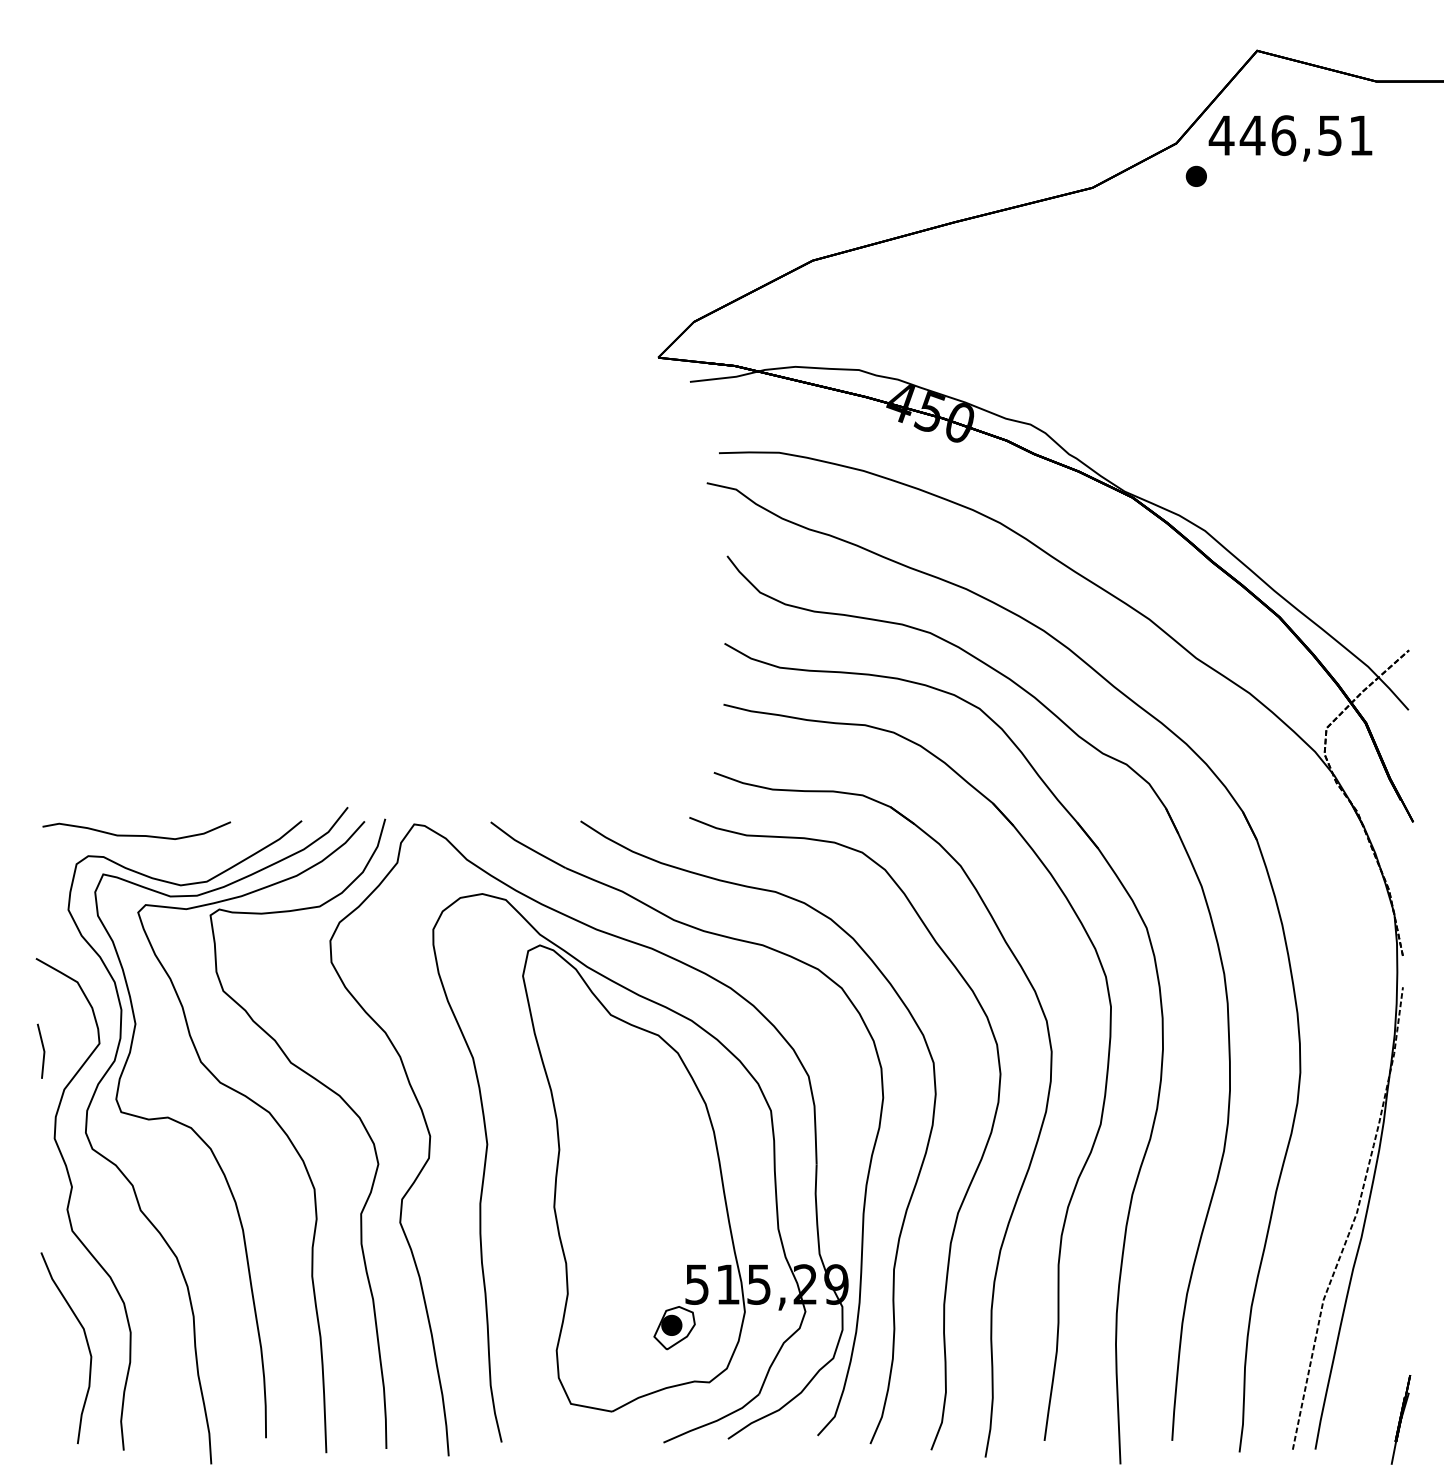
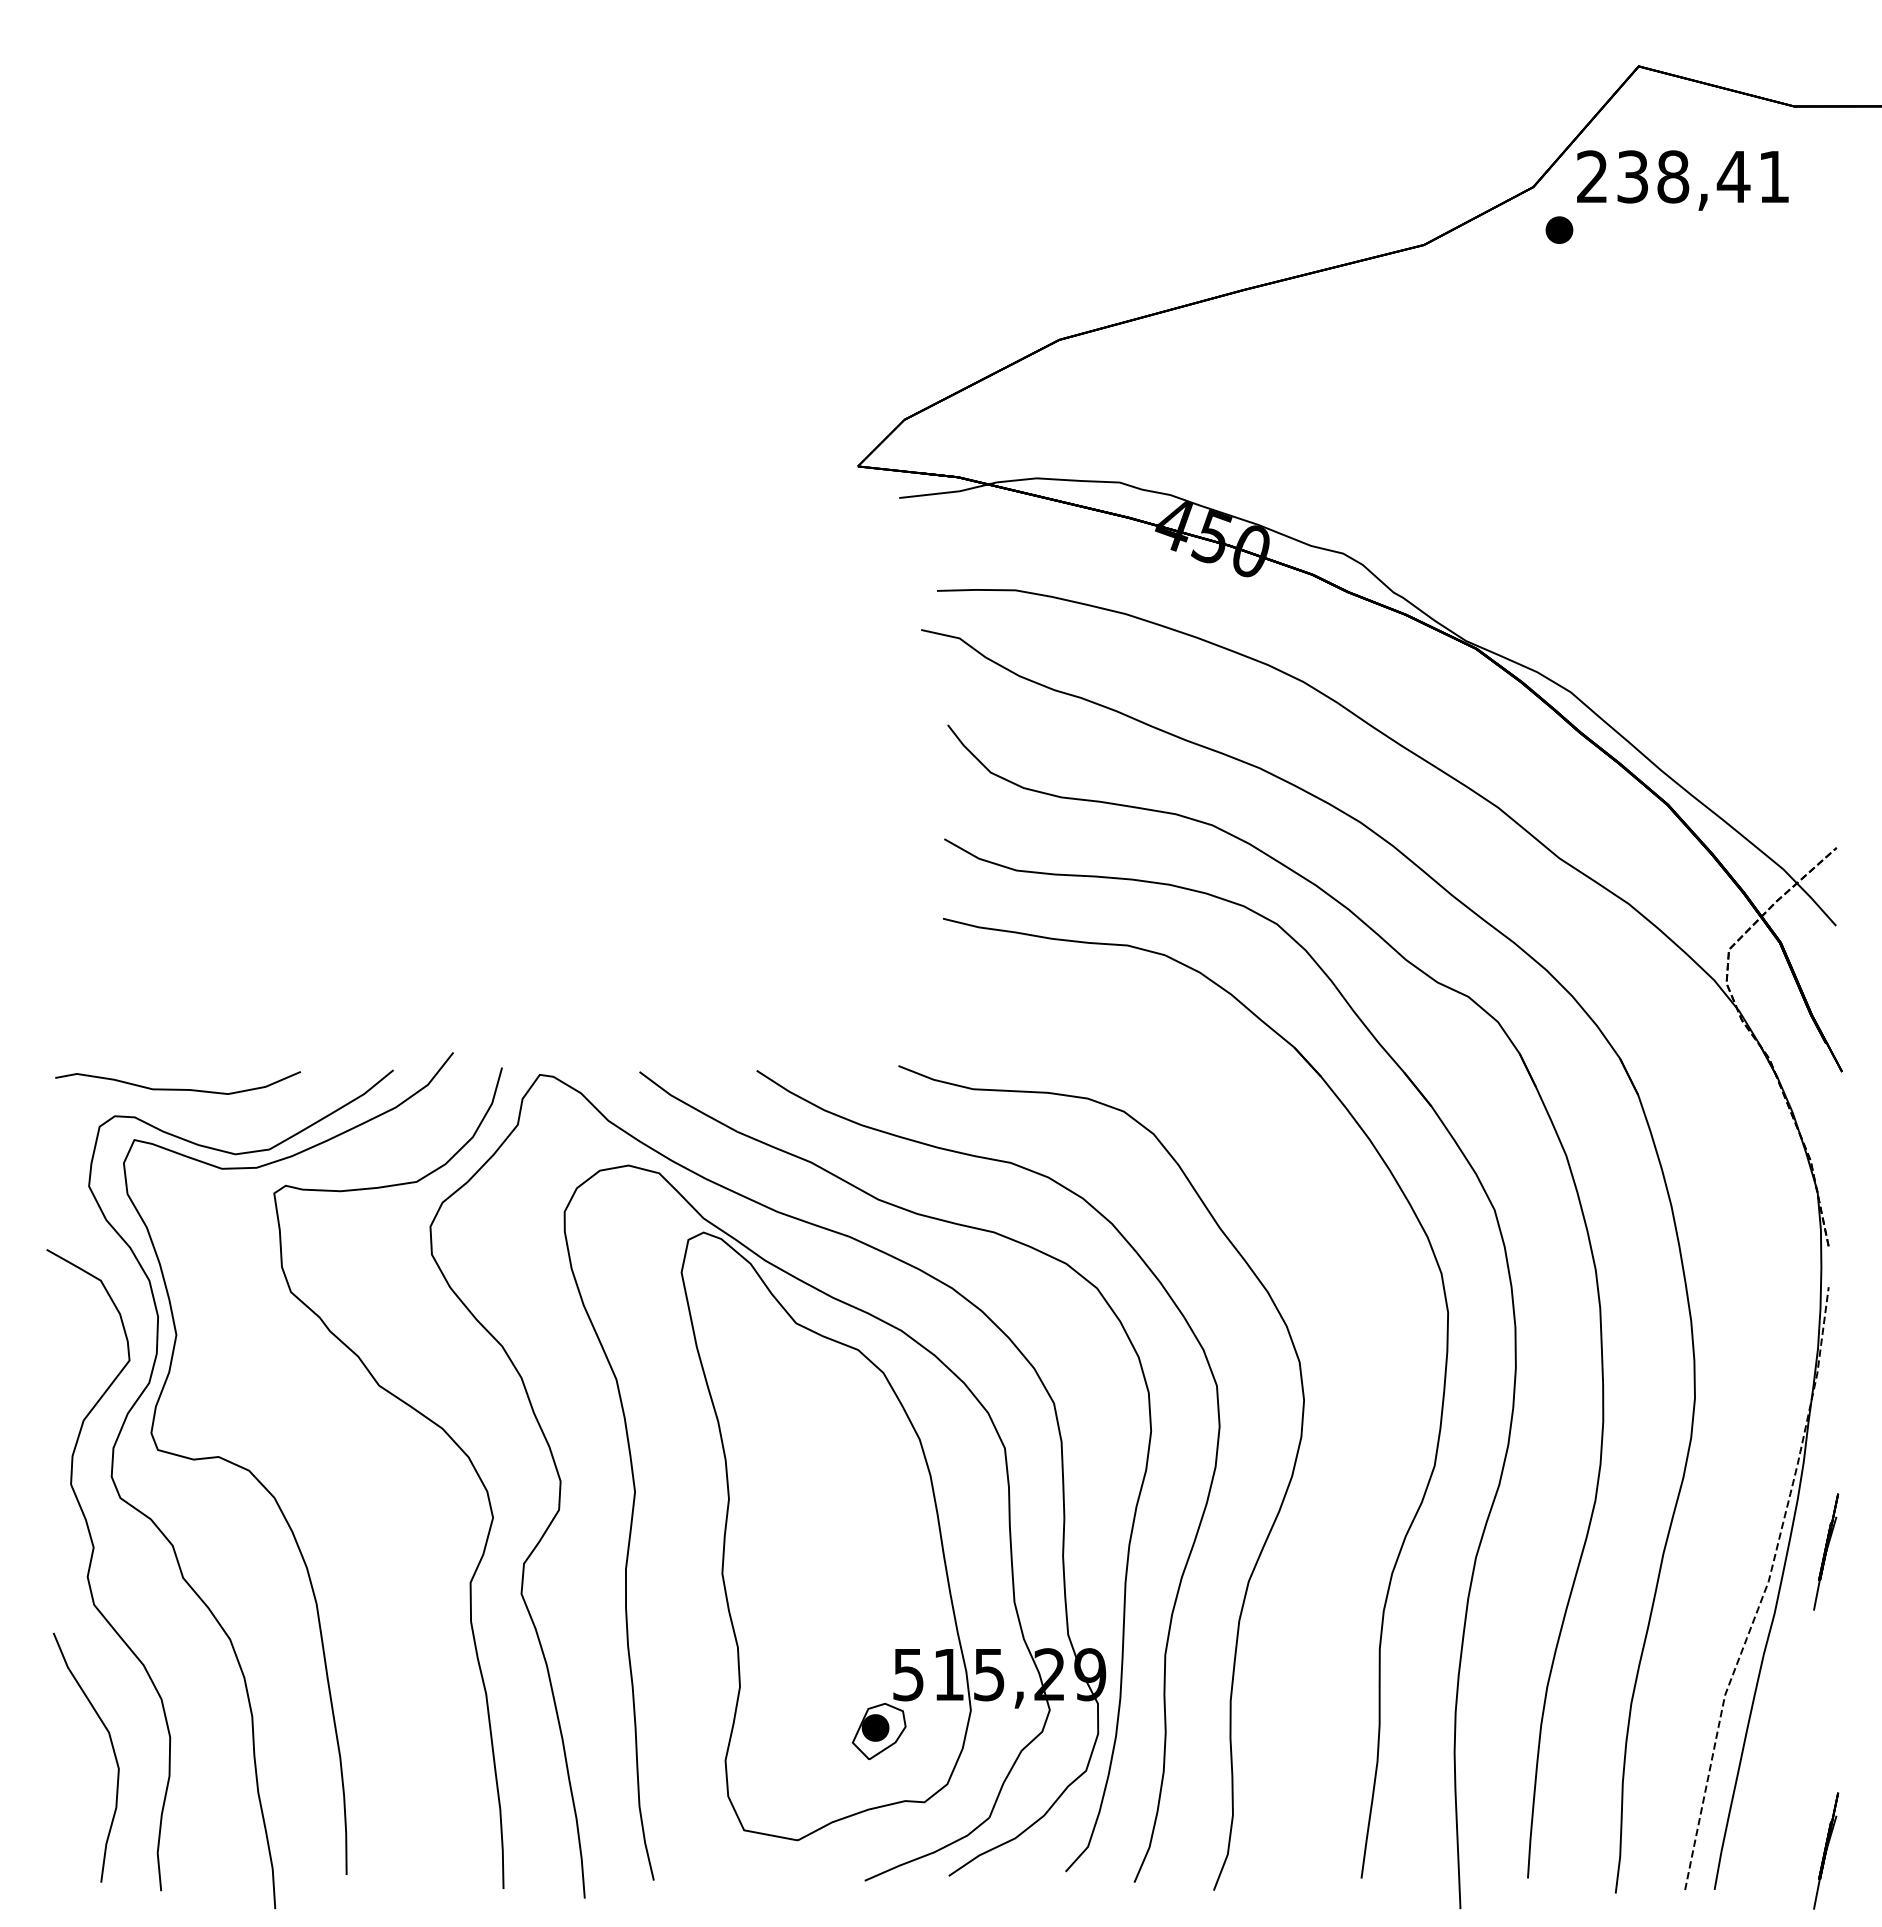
text: (1275, 135) -> (1662, 176), 446,51 -> 238,41
line: (43, 1051) -> (56, 1370), removed
curve: (272, 1118) -> (355, 1458), removed
part: (1029, 1161) -> (1342, 1514), removed
part: (1401, 1190) -> (1826, 1551), added

